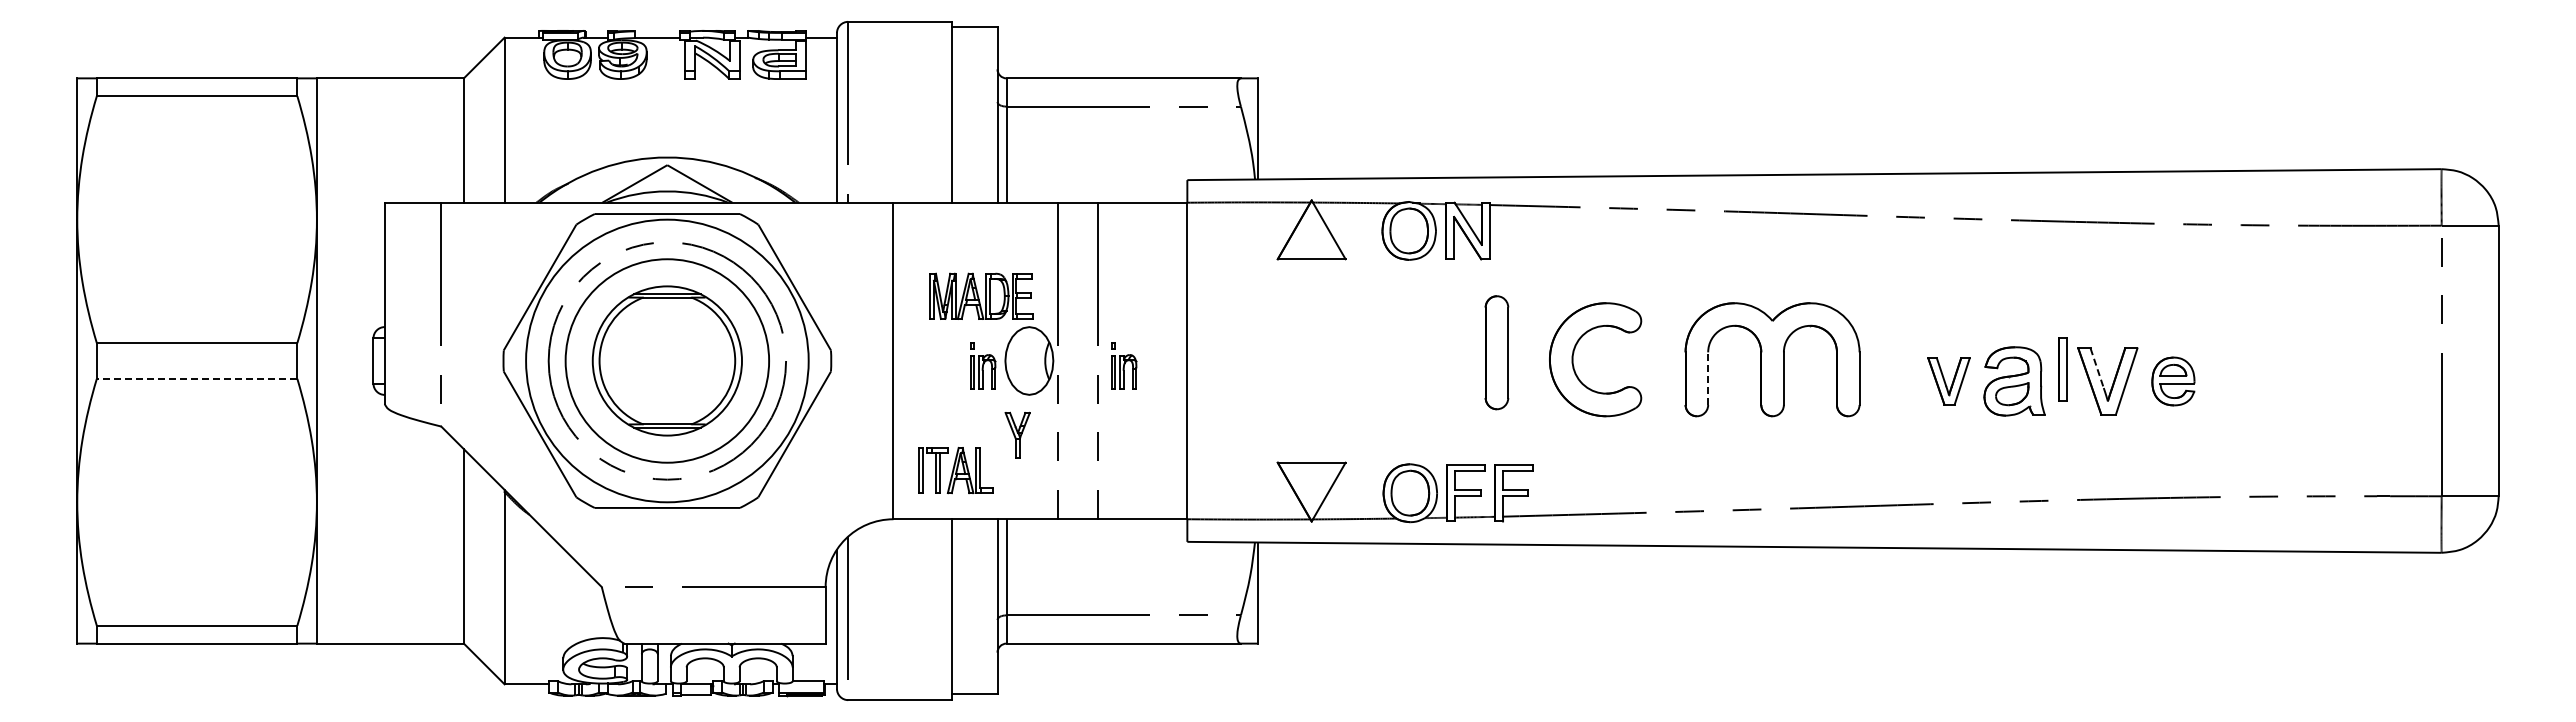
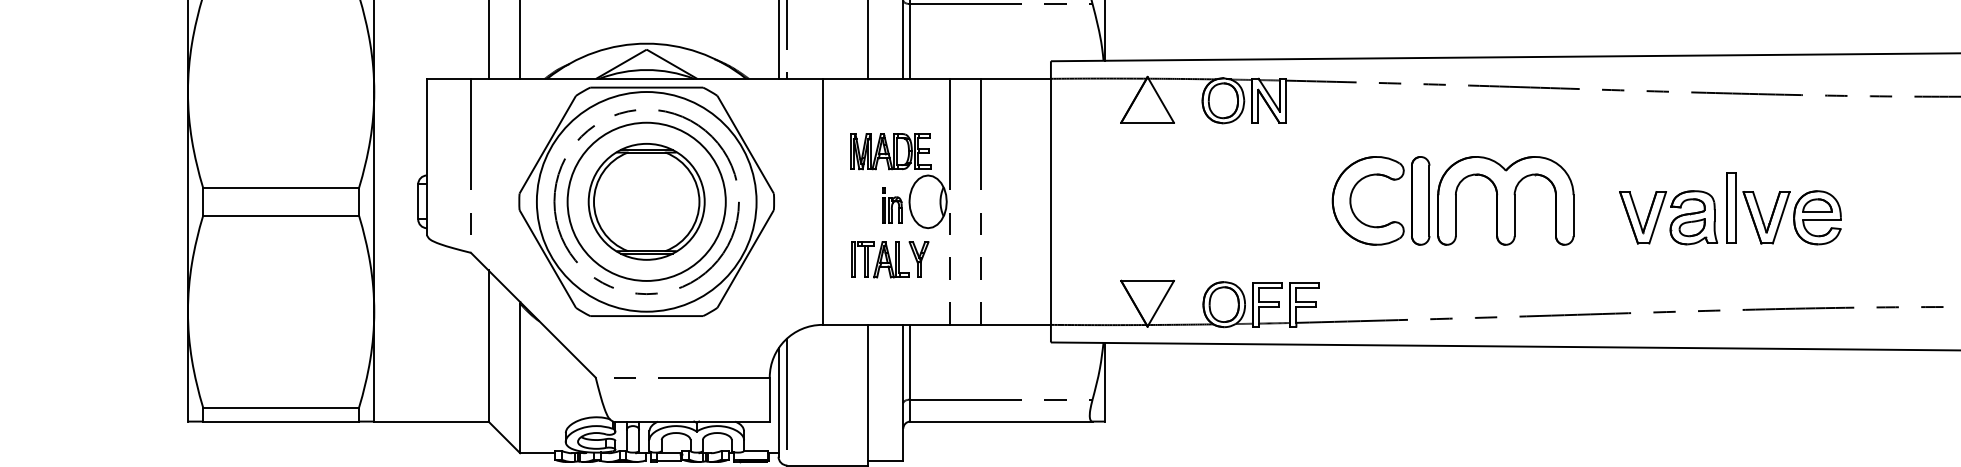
part: (1496, 352) -> (1420, 200), moved
part: (1124, 365) -> (1002, 205), removed
line: (2097, 368) -> (1758, 207), dashed -> solid
part: (2062, 369) -> (1731, 208), size x1.43
line: (196, 378) -> (280, 215), dashed -> solid
line: (1708, 378) -> (1456, 215), dashed -> solid
part: (1948, 381) -> (1642, 217), size x1.43
part: (2173, 381) -> (1817, 217), size x1.43
part: (955, 470) -> (880, 259), moved

